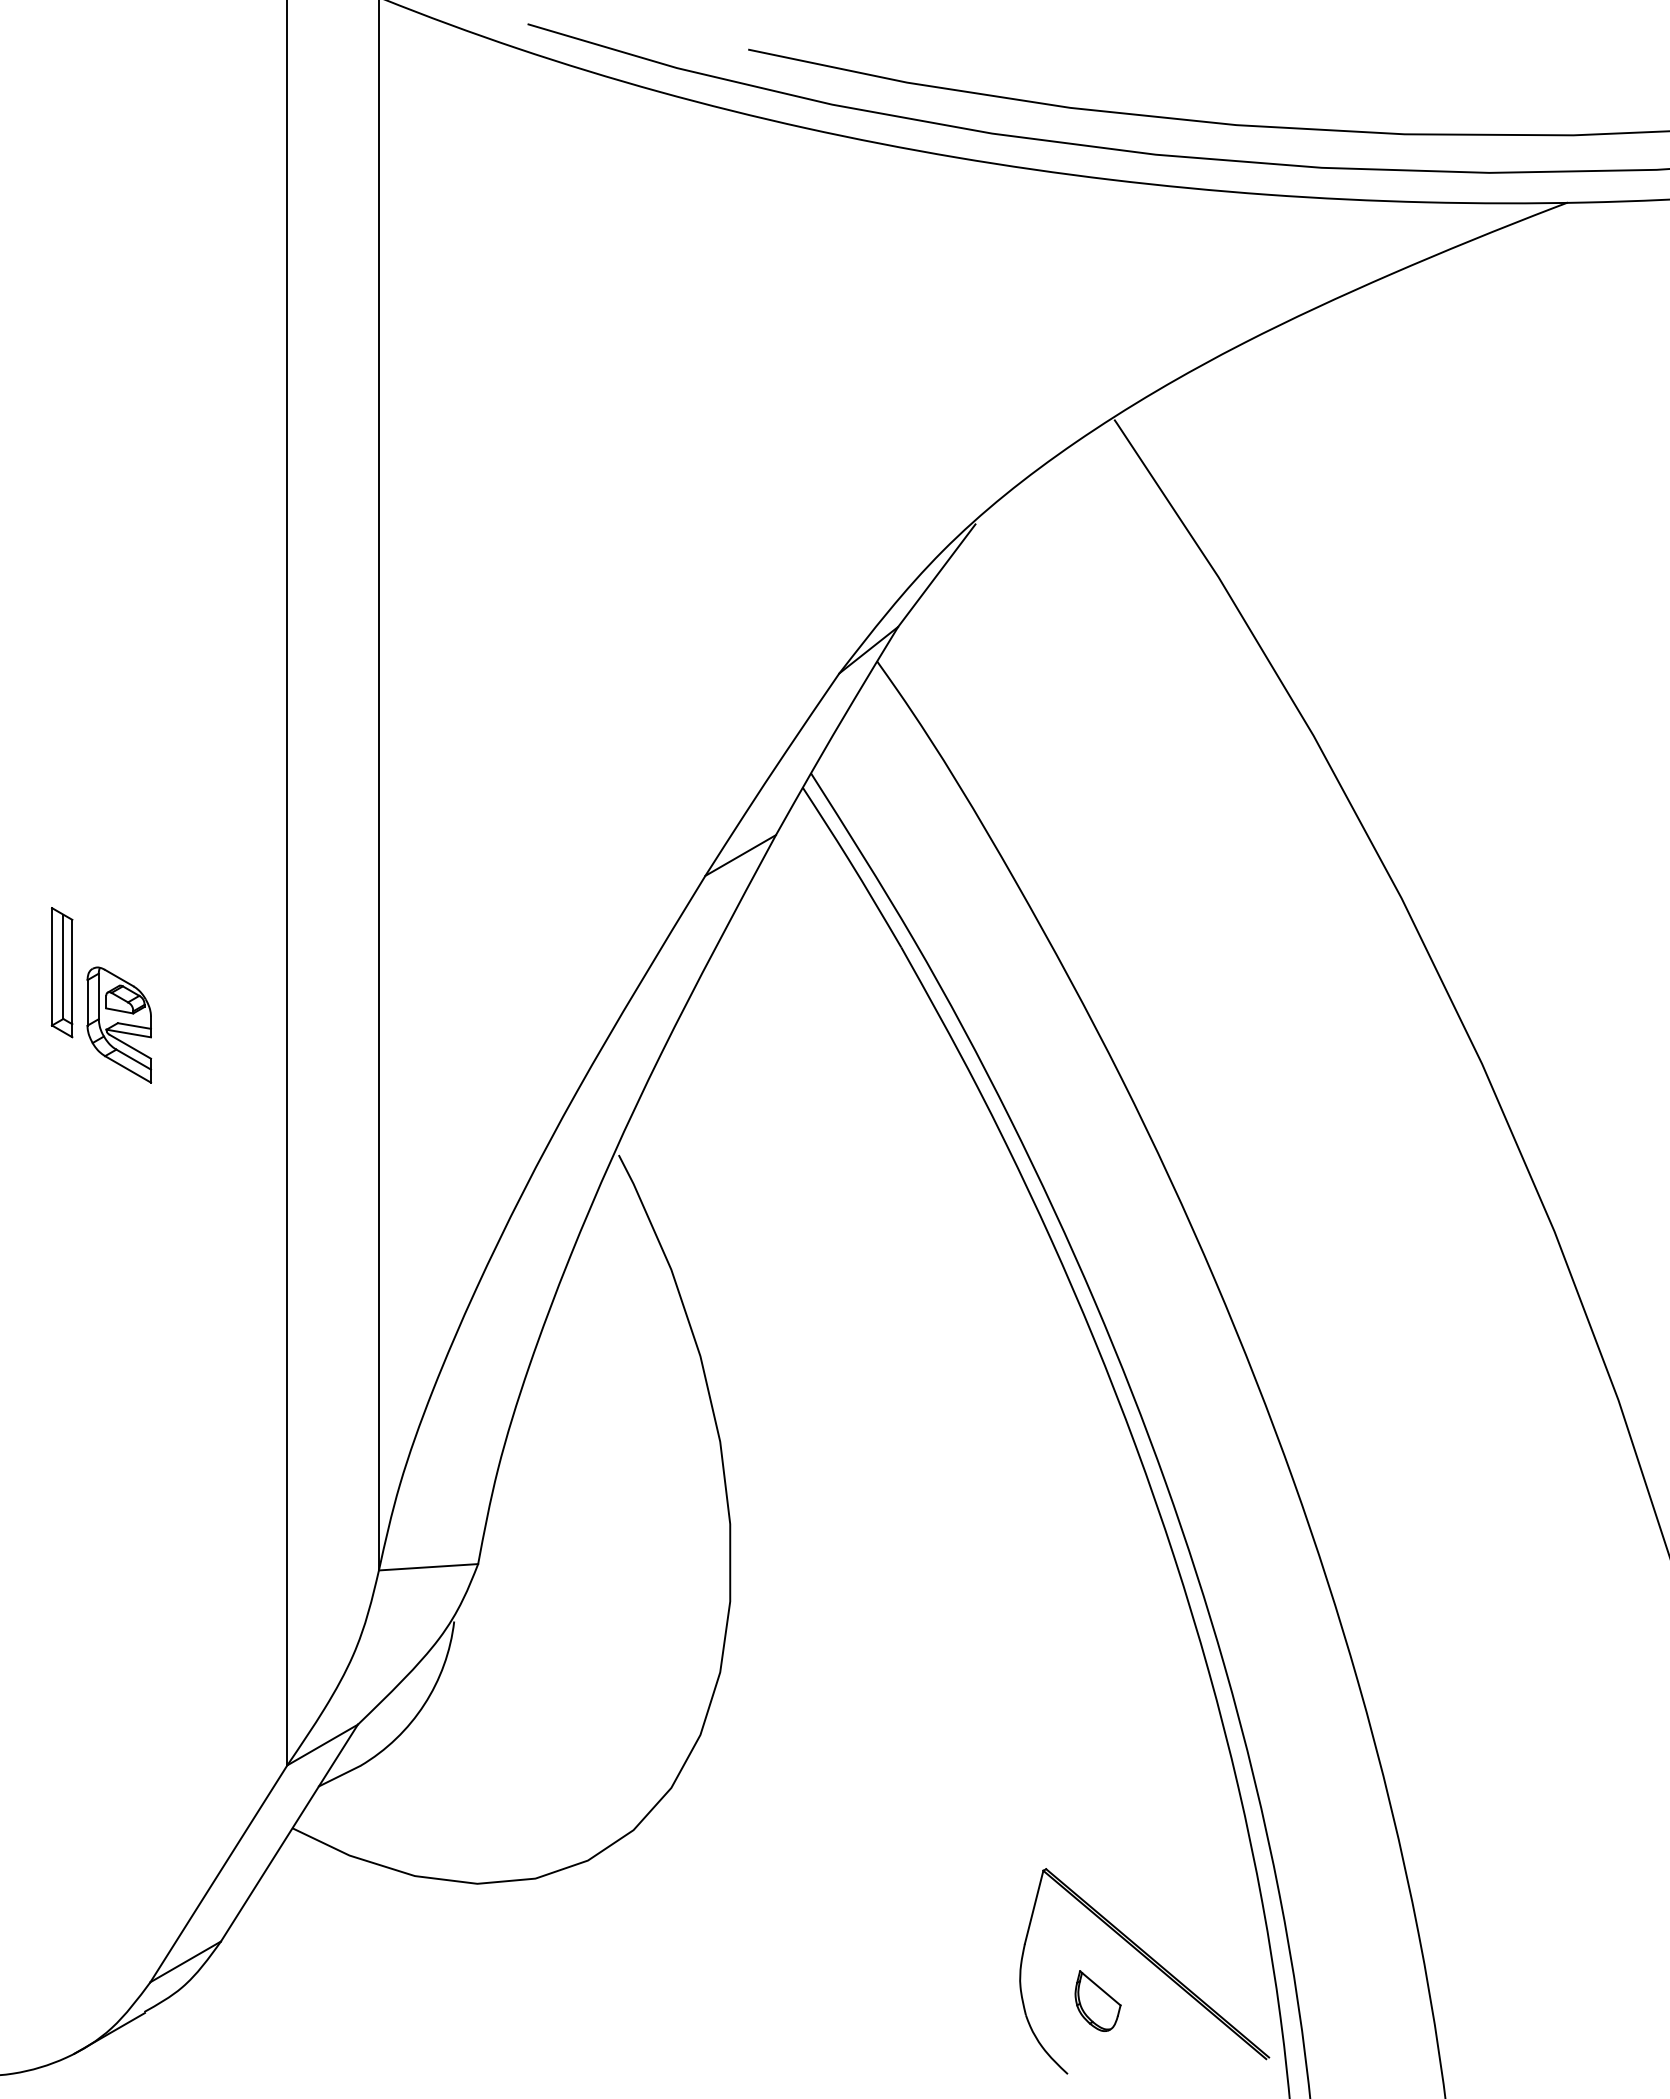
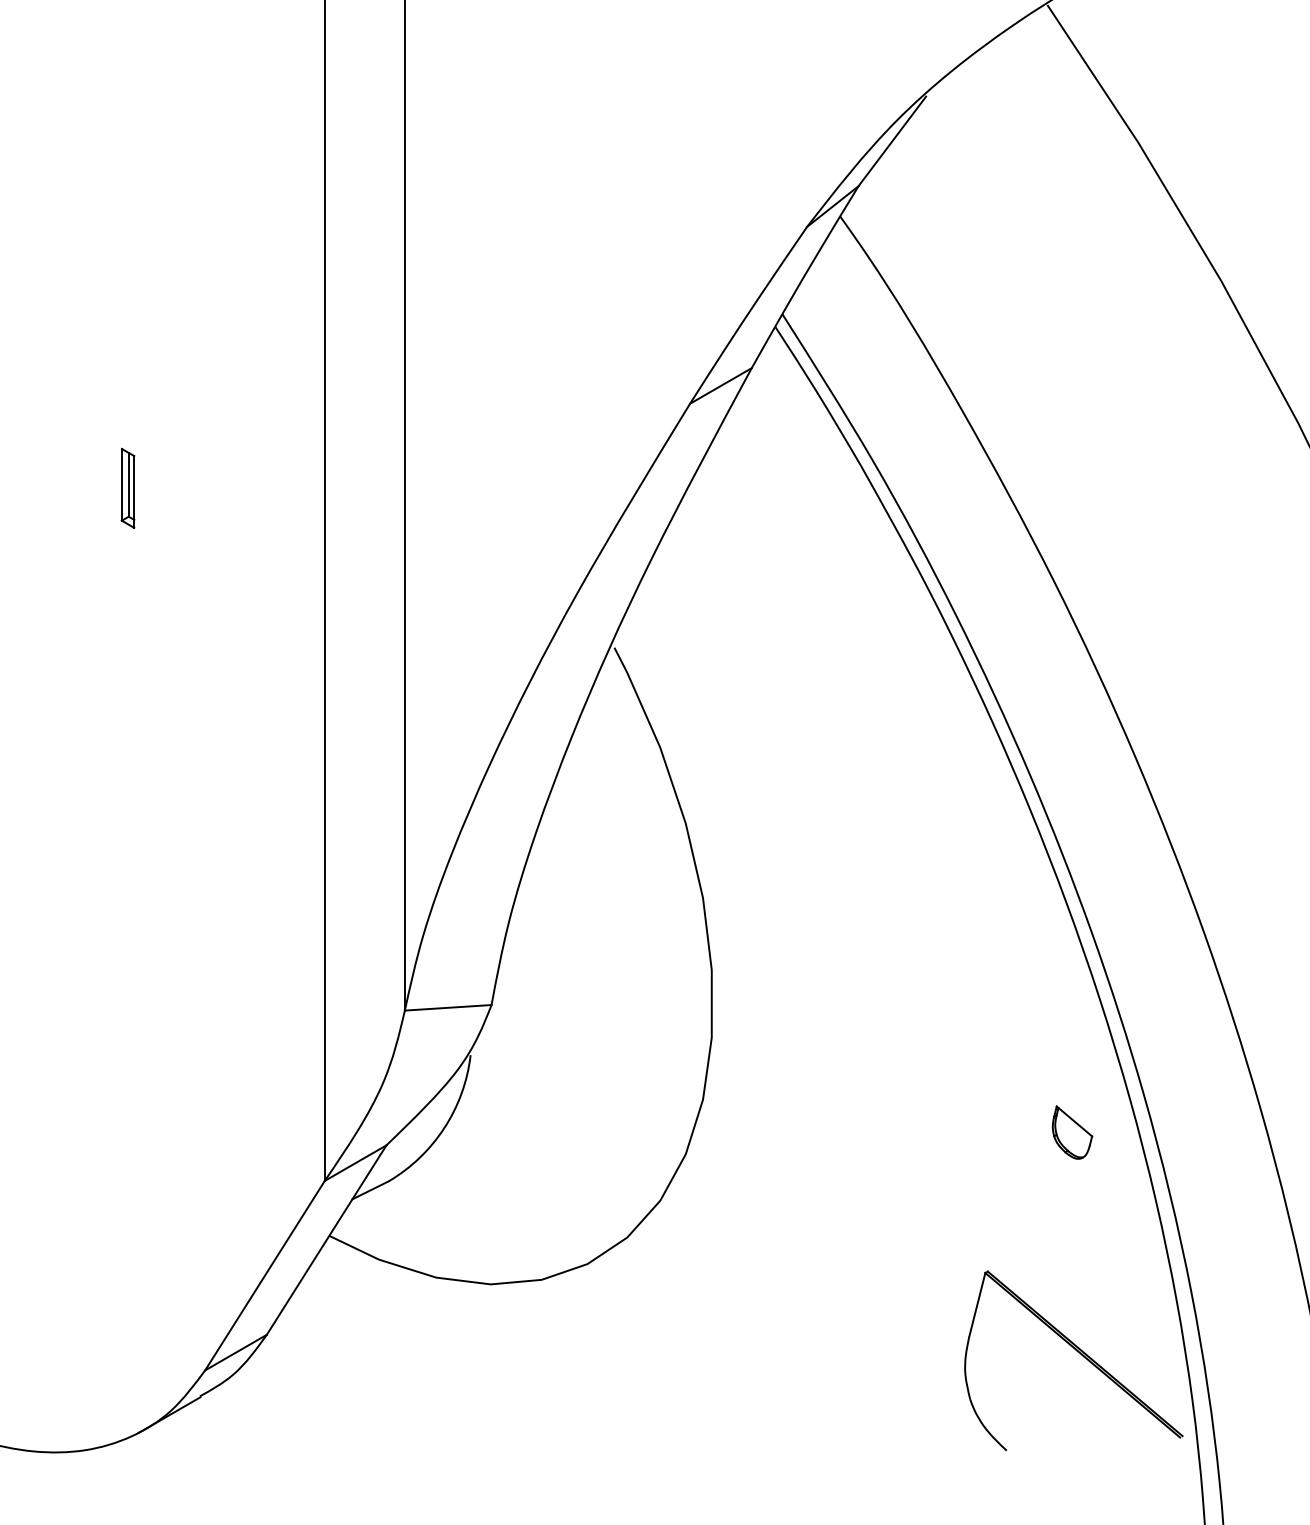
part: (61, 972) -> (127, 488), size x0.7
part: (119, 1024) -> (178, 533), removed
part: (1097, 2000) -> (1071, 1132), moved

